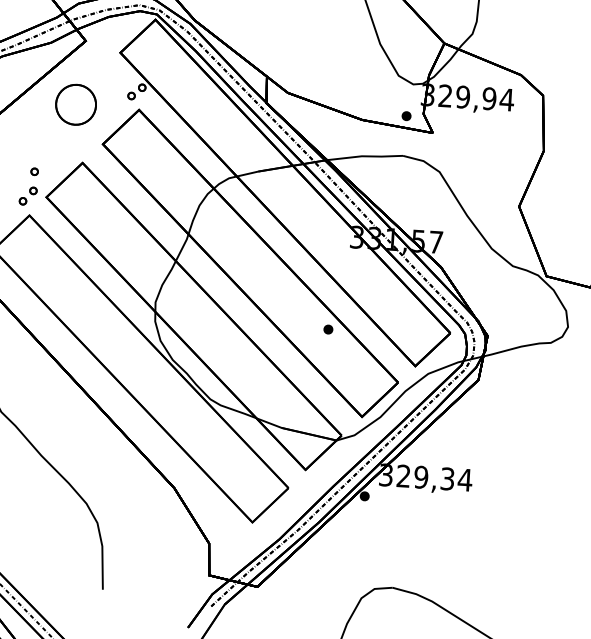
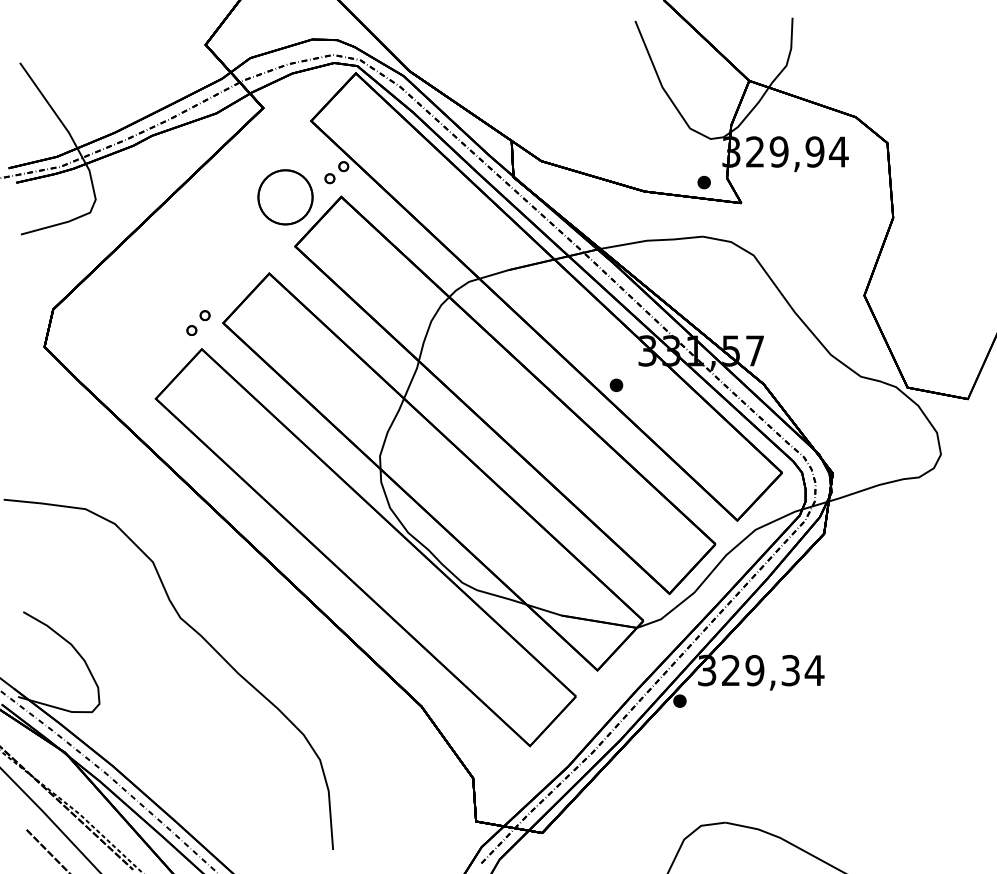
part: (76, 104) -> (285, 197), moved
part: (34, 171) -> (204, 289), removed
part: (328, 328) -> (616, 384), moved

